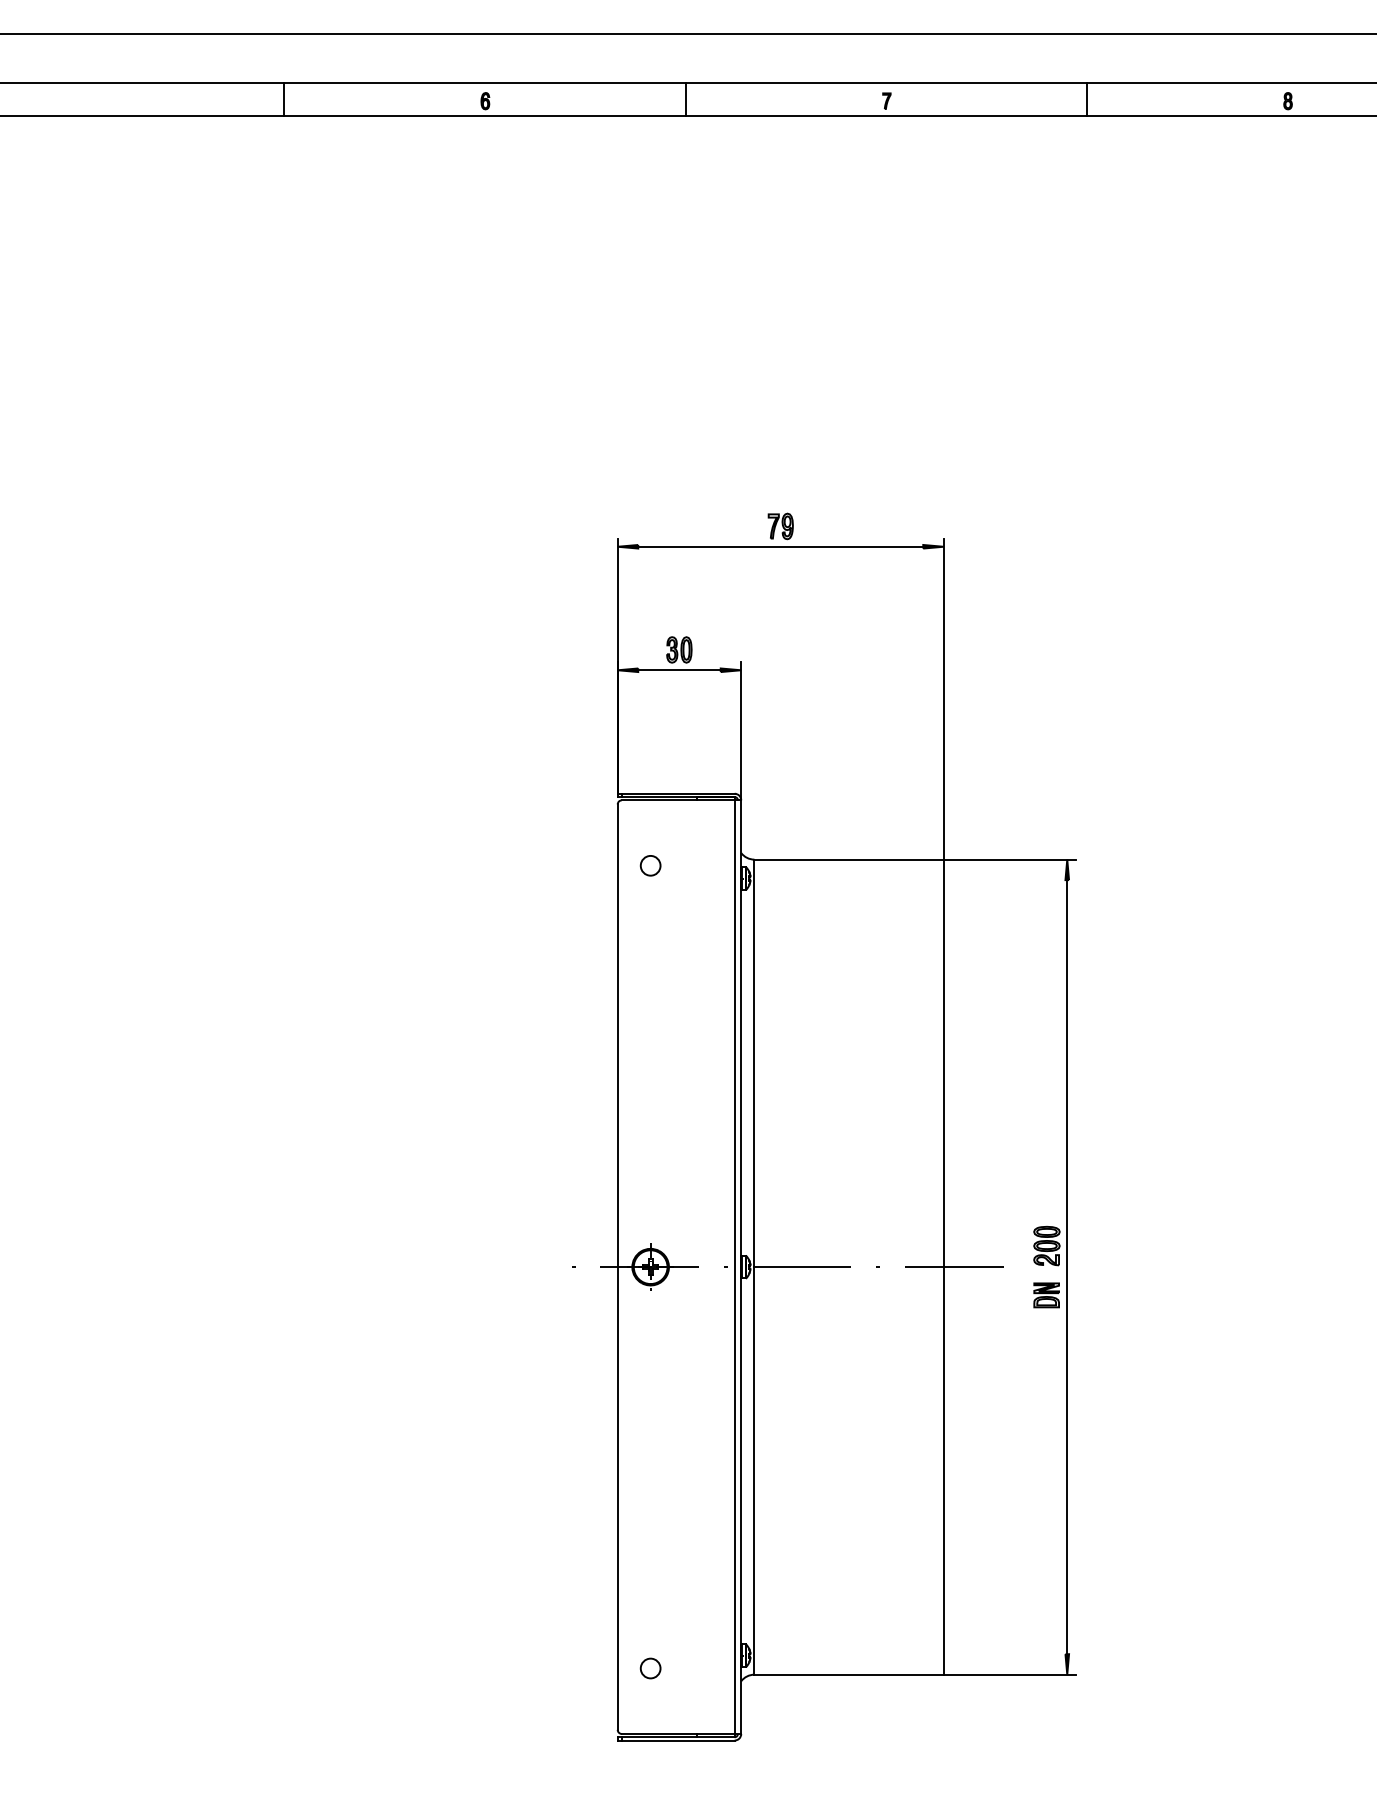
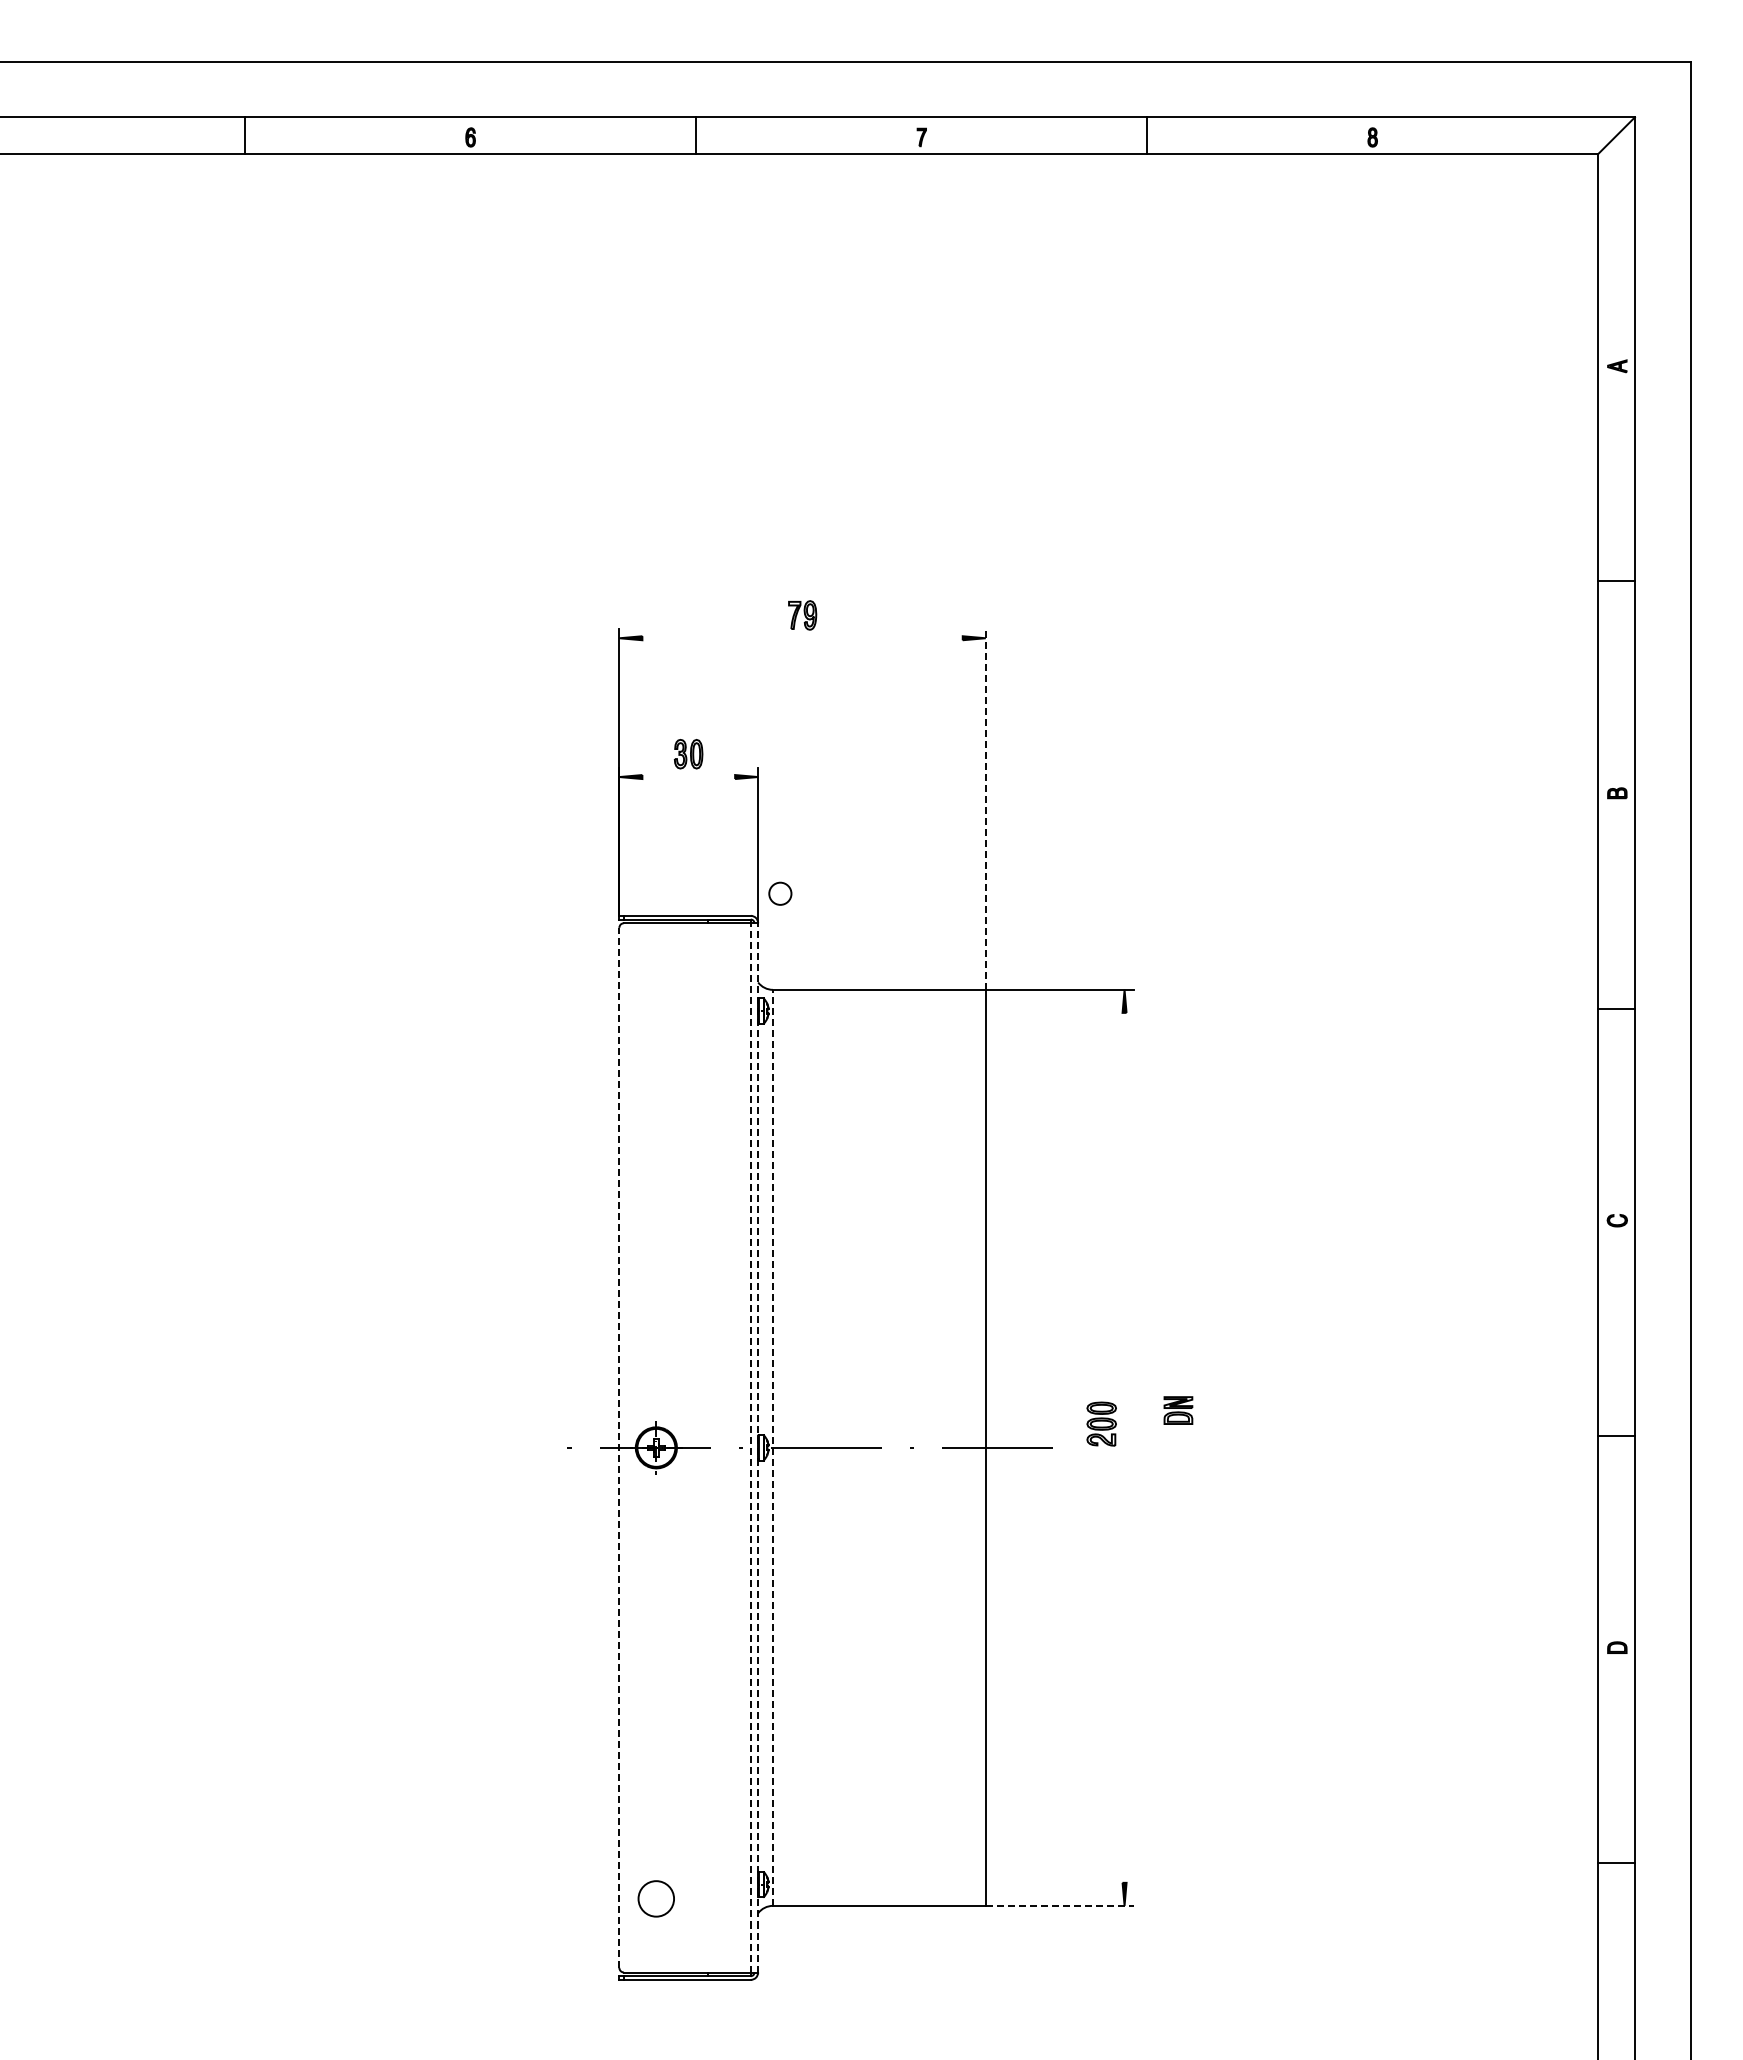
line: (780, 546) -> (802, 638), removed
line: (679, 670) -> (688, 777), removed
line: (943, 698) -> (985, 808), solid -> dashed
circle: (650, 865) -> (780, 893), moved
line: (617, 1266) -> (619, 1447), solid -> dashed
line: (734, 1266) -> (750, 1447), solid -> dashed
line: (741, 1266) -> (758, 1447), solid -> dashed
line: (753, 1266) -> (772, 1447), solid -> dashed
line: (1067, 1266) -> (1124, 1447), removed
part: (1046, 1295) -> (1178, 1410), moved
circle: (650, 1668) -> (656, 1898), size x1.6
line: (1010, 1674) -> (1060, 1905), solid -> dashed

